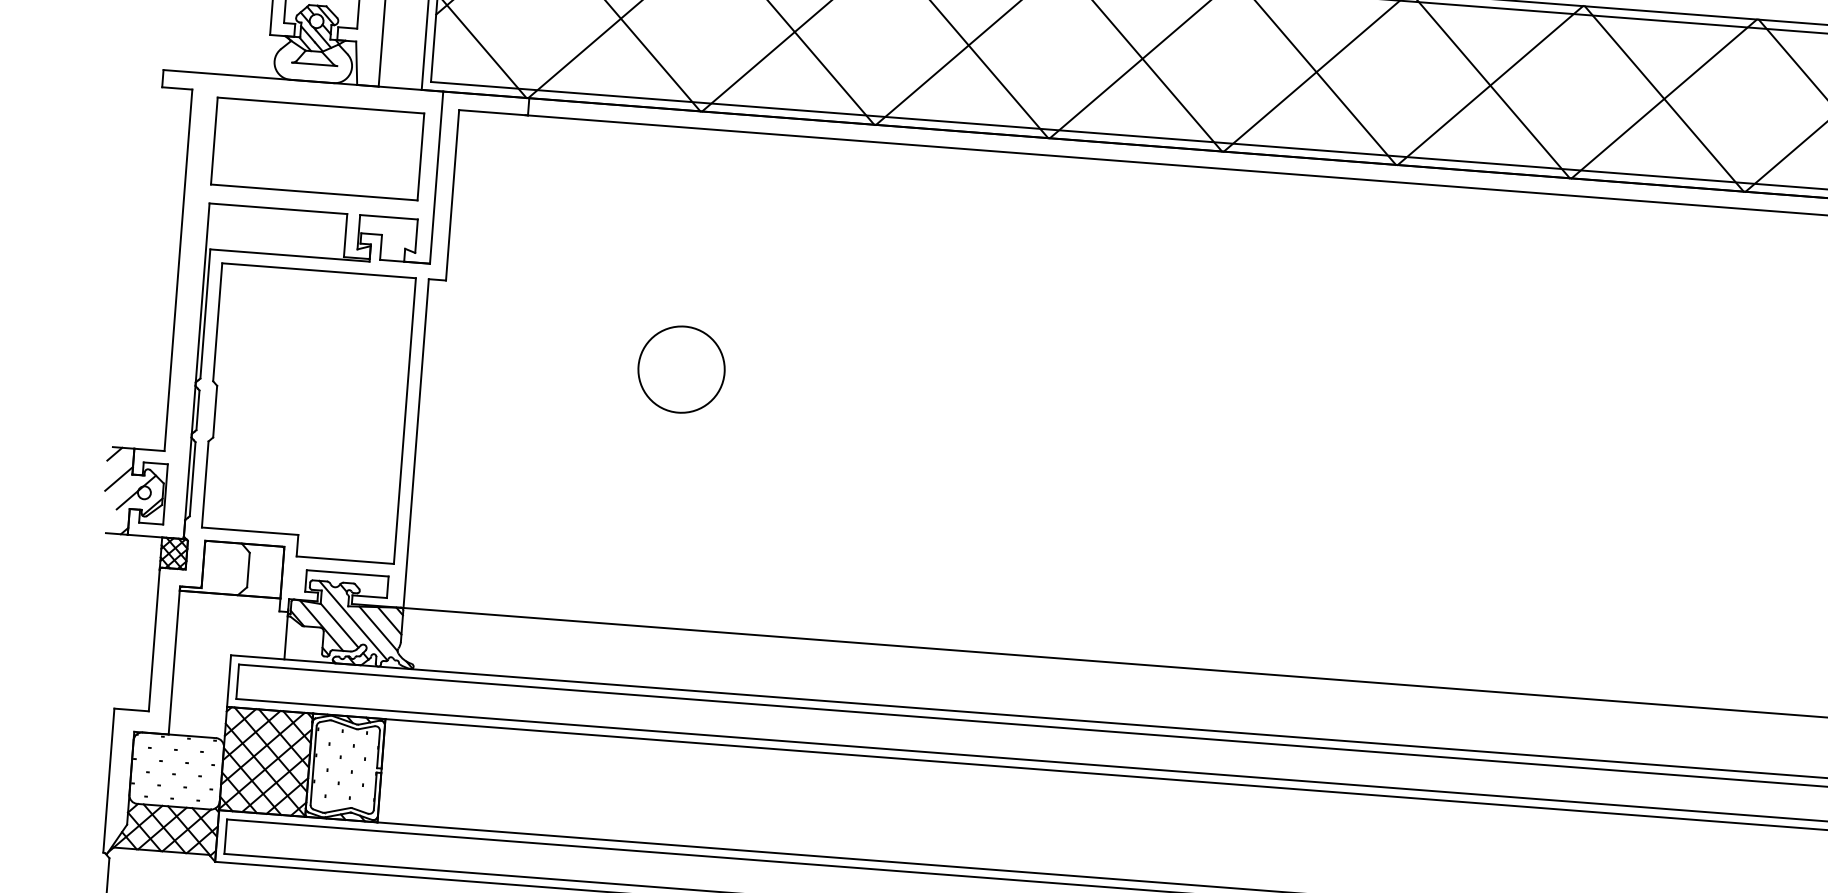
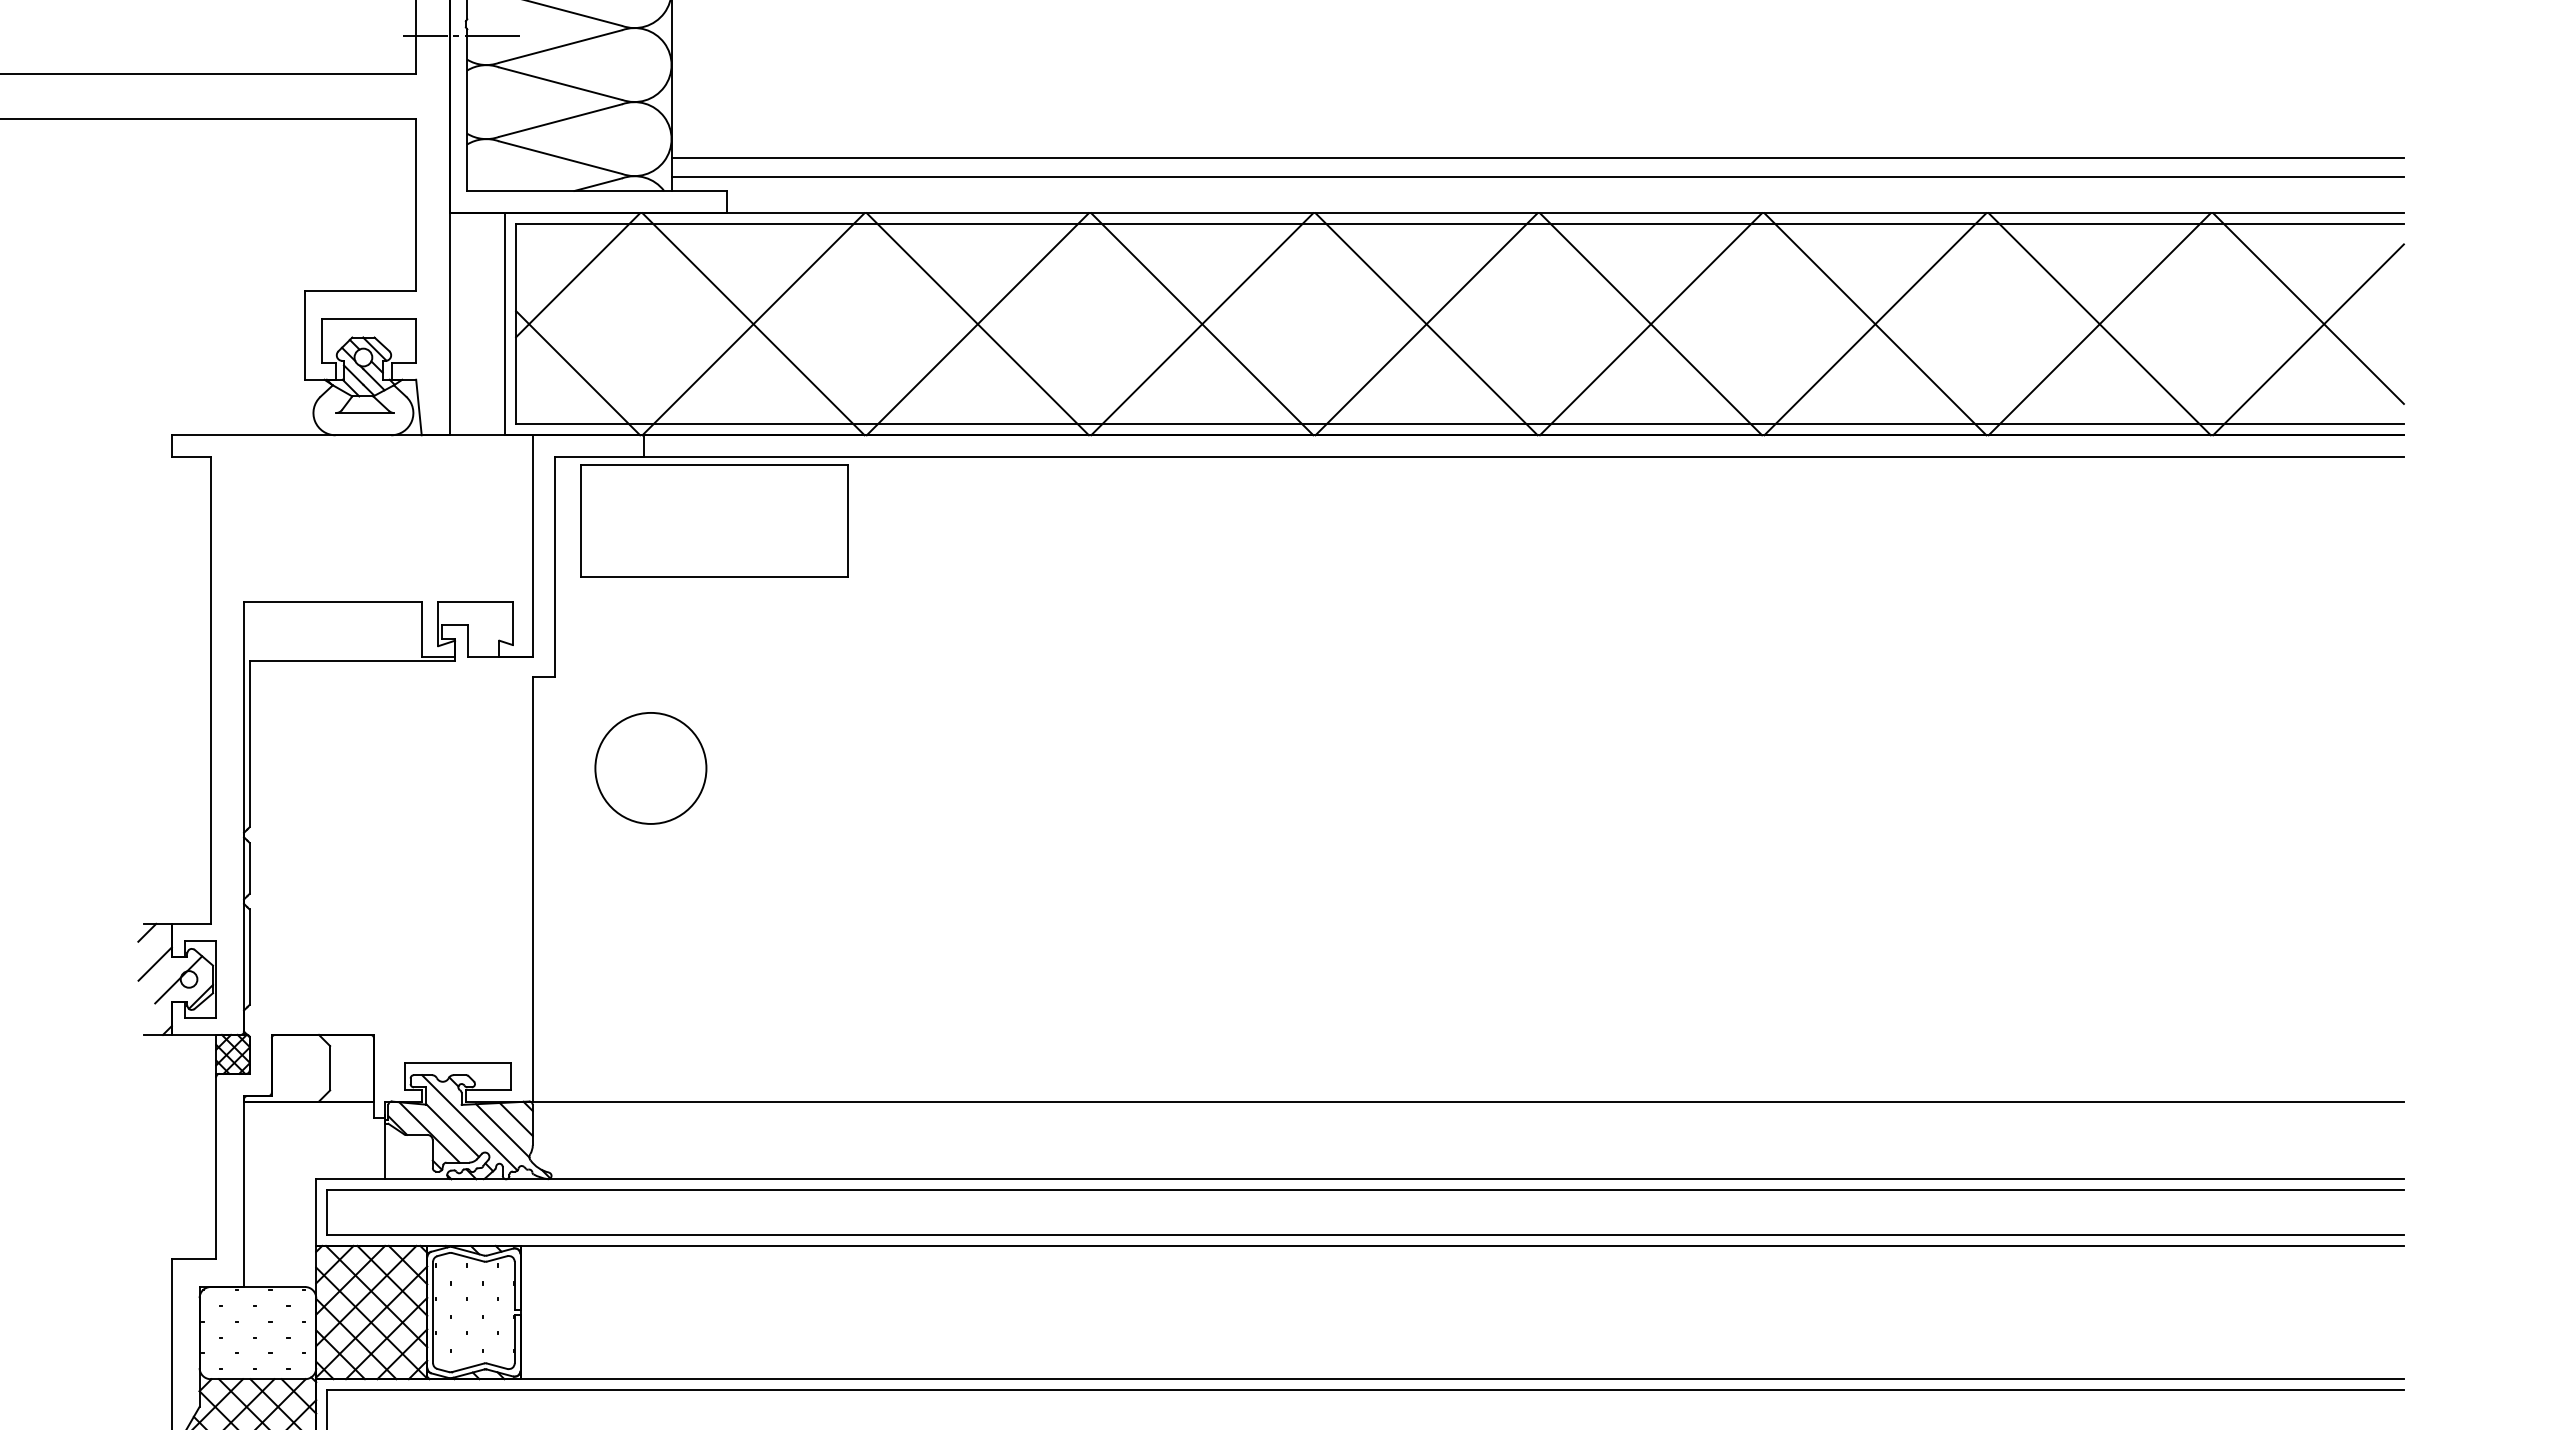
part: (317, 148) -> (714, 520), moved
circle: (681, 369) -> (650, 768), moved
part: (307, 413) -> (390, 861), removed

